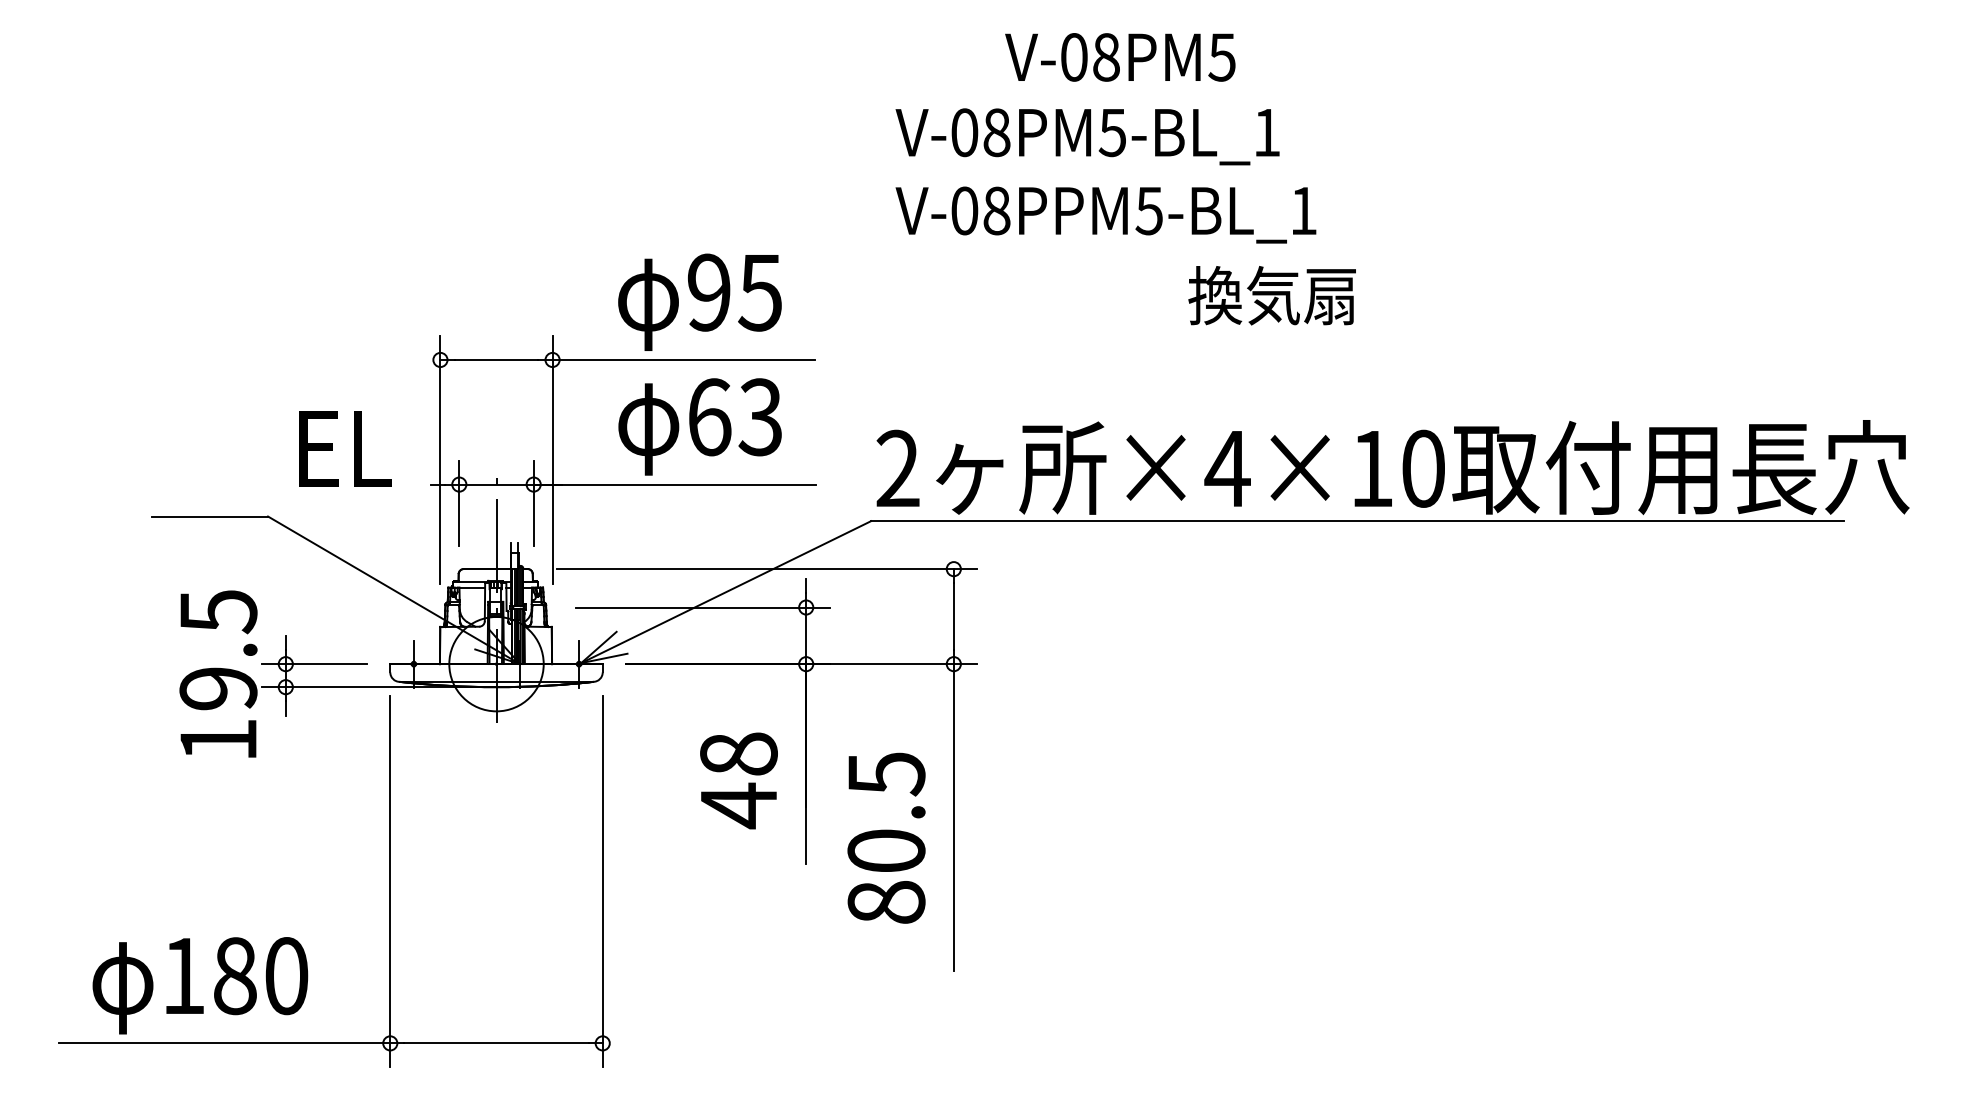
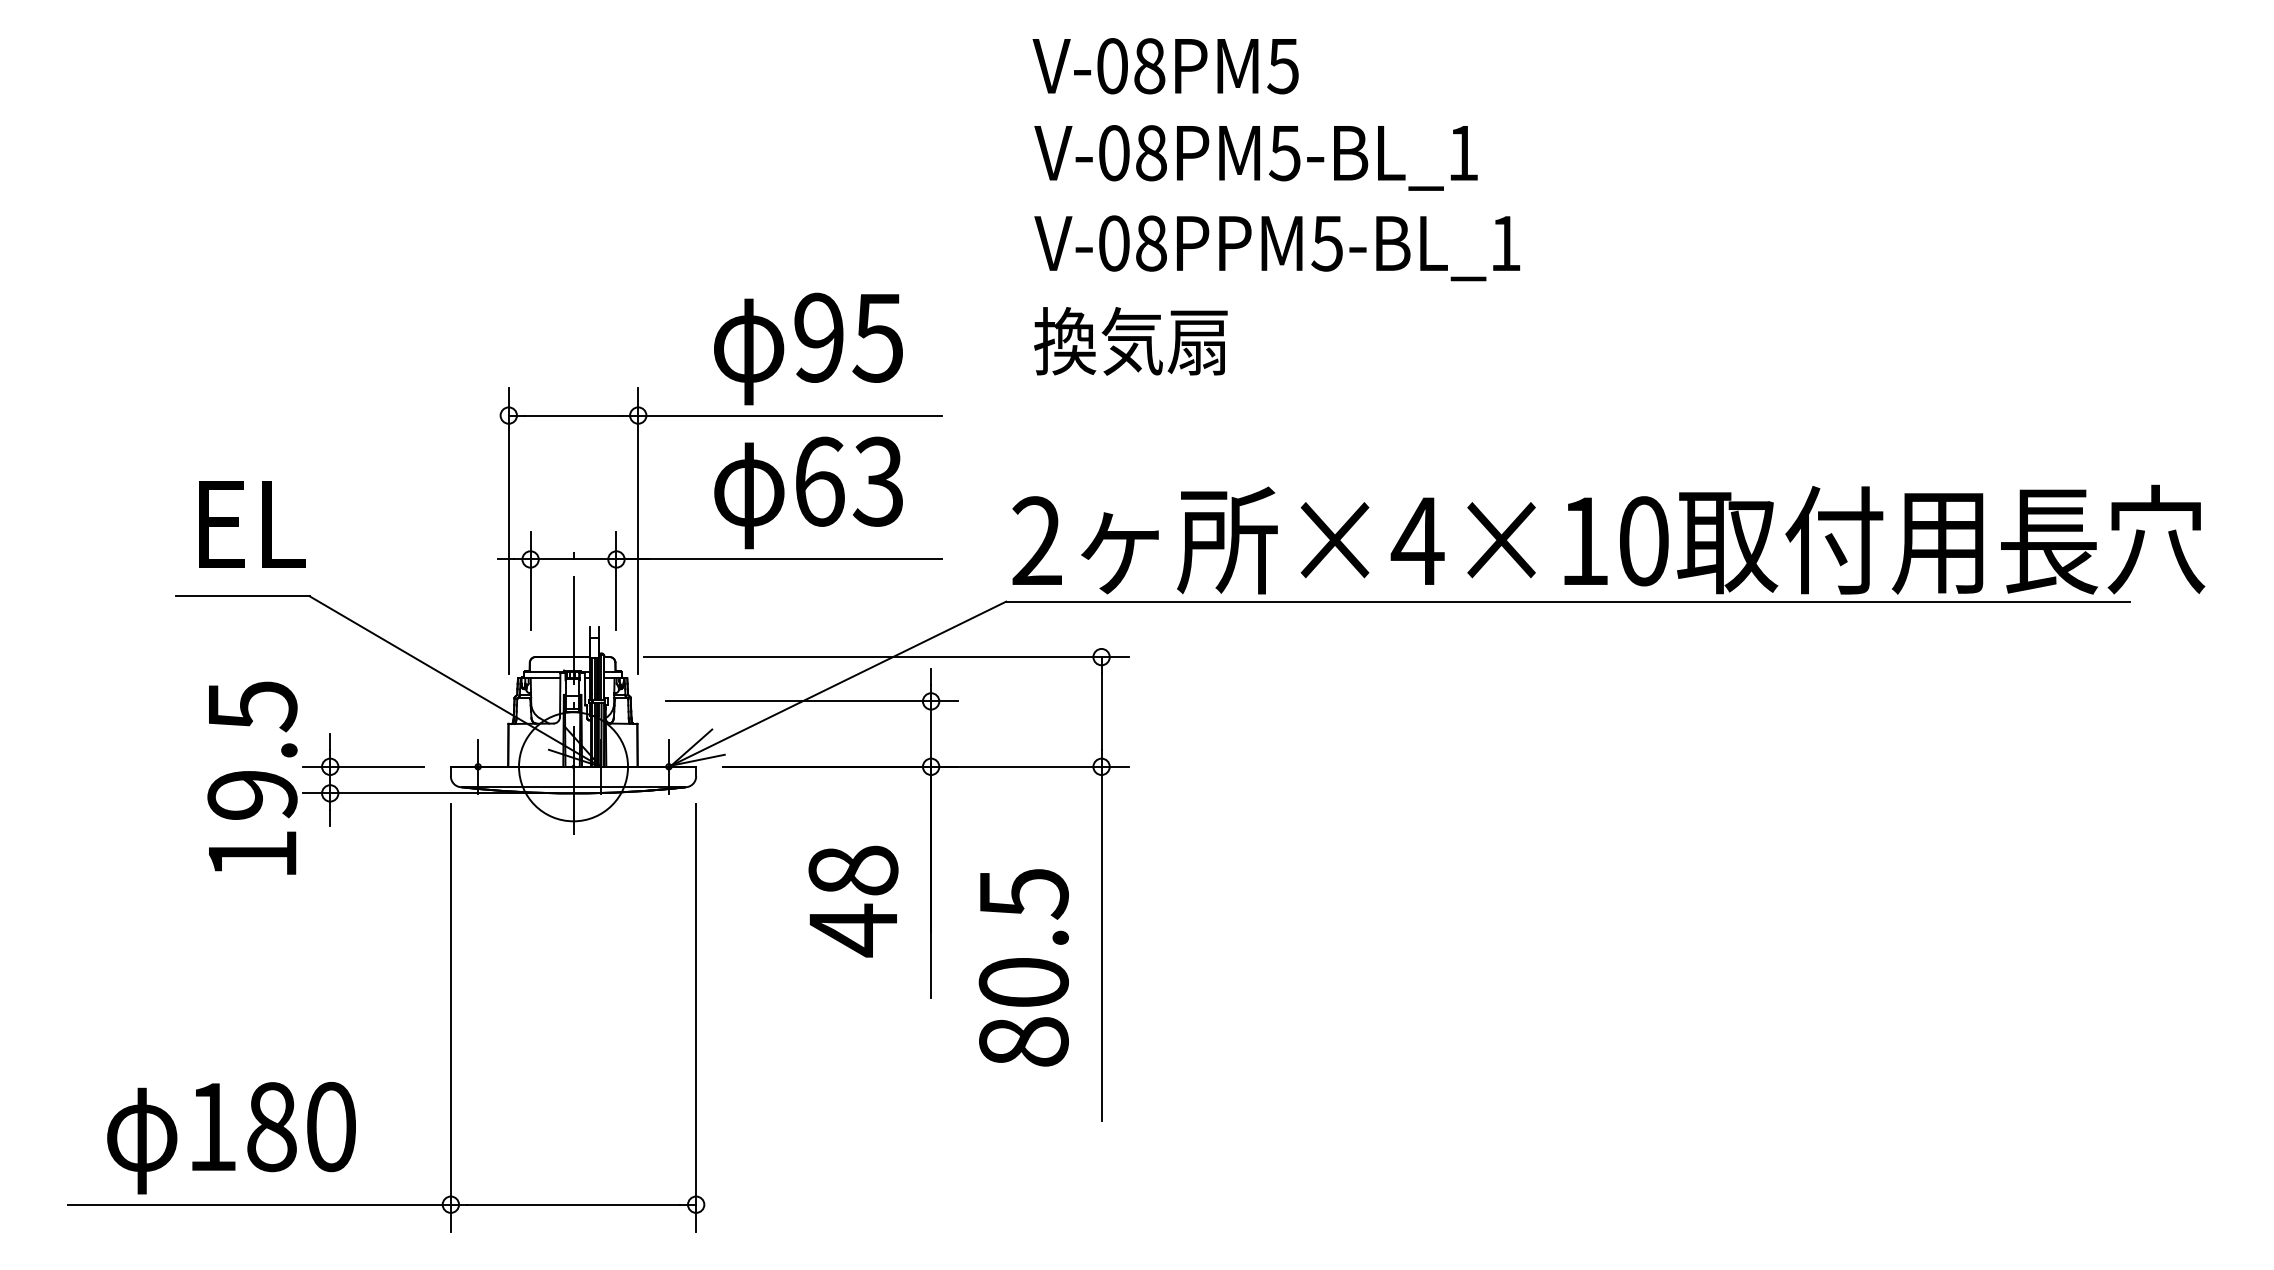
text: (1120, 57) -> (1165, 66), moved
text: (1271, 295) -> (1130, 341), moved
text: (345, 448) -> (252, 523), moved

